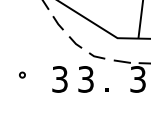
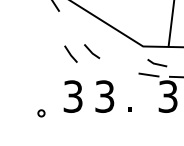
line: (57, 22) -> (70, 53), moved
line: (97, 56) -> (157, 63), moved
circle: (22, 75) -> (41, 113), moved

